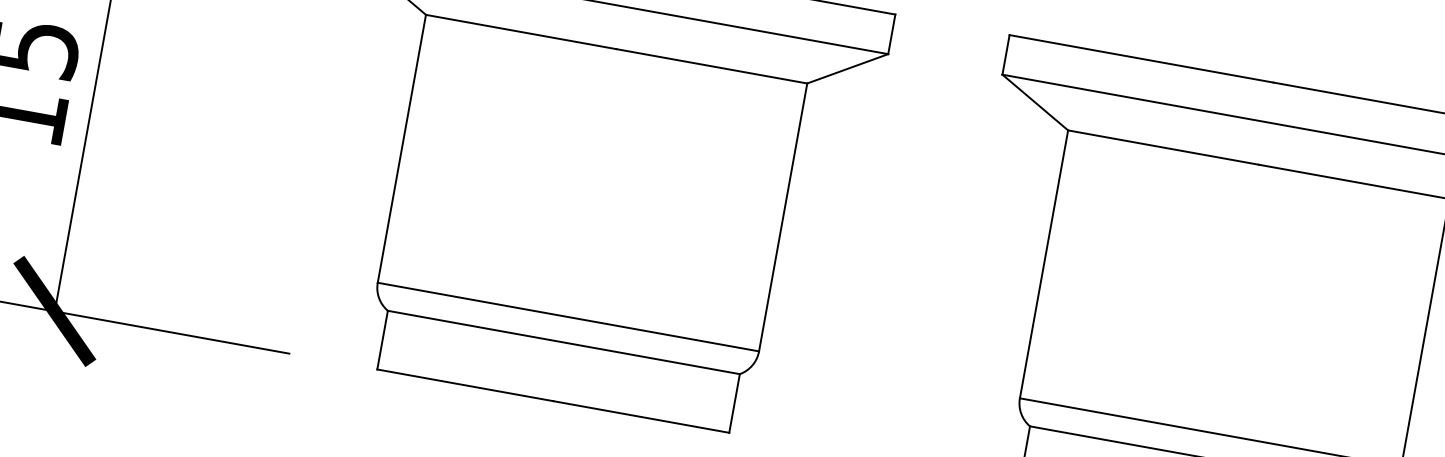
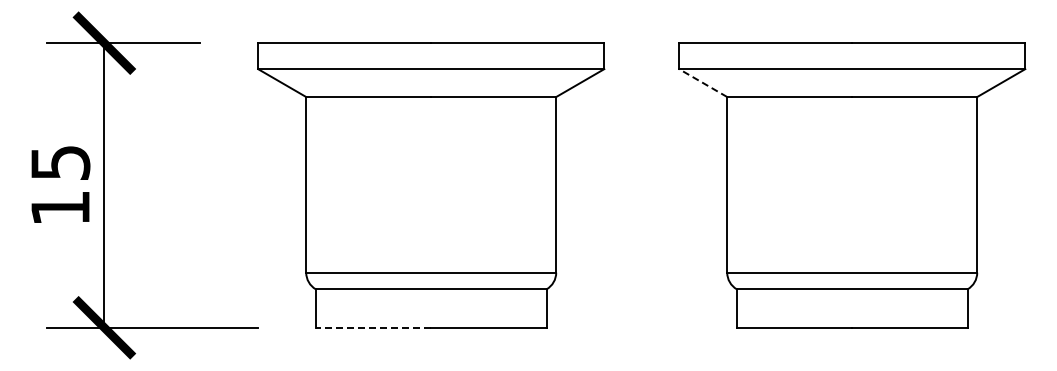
line: (1035, 103) -> (703, 83), solid -> dashed
line: (465, 384) -> (373, 327), solid -> dashed

